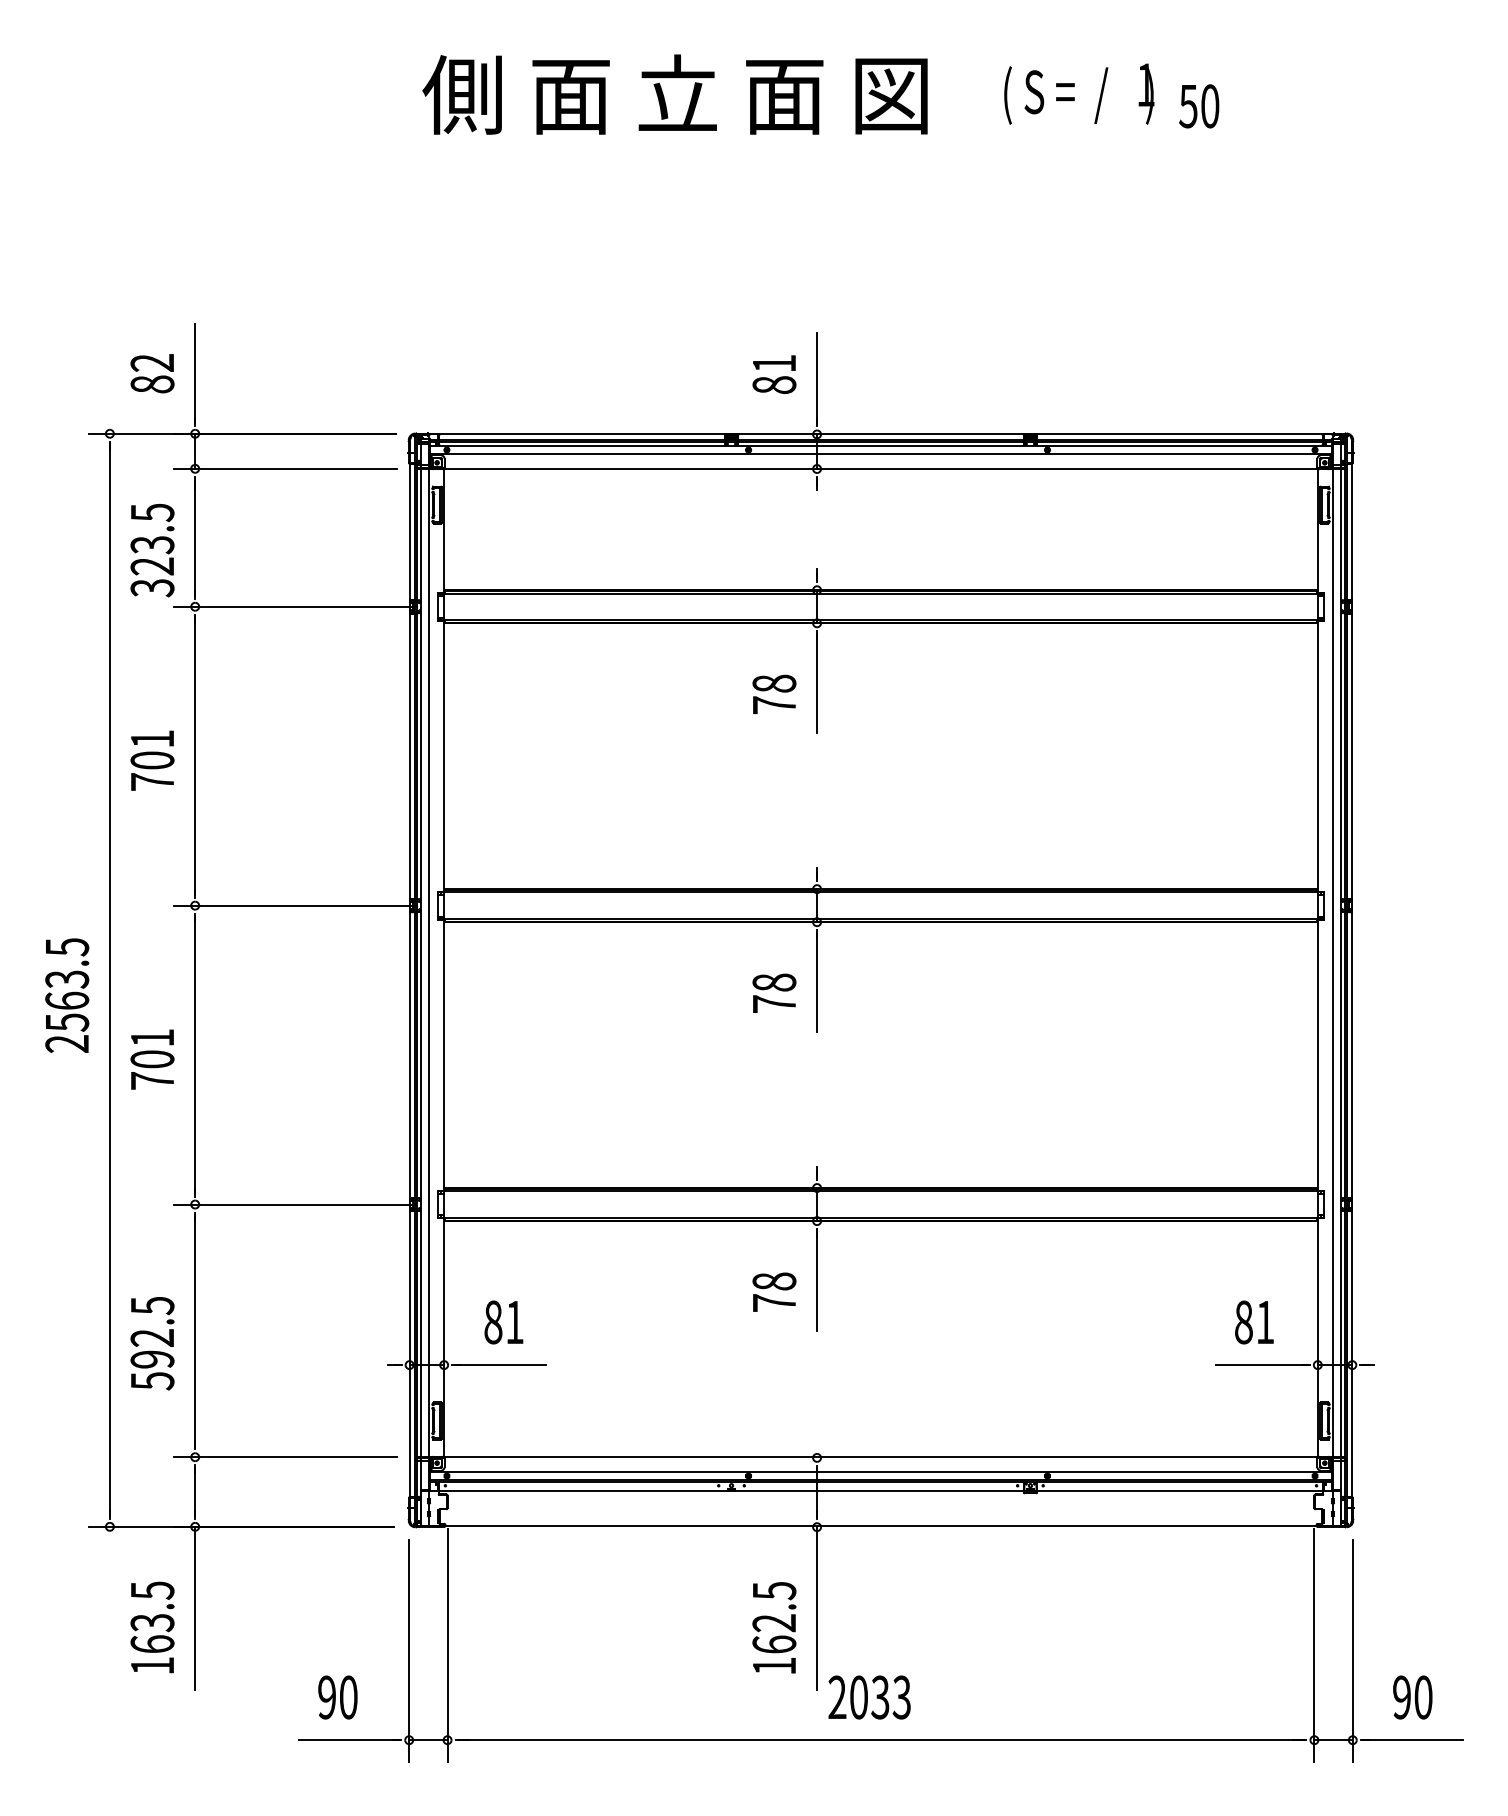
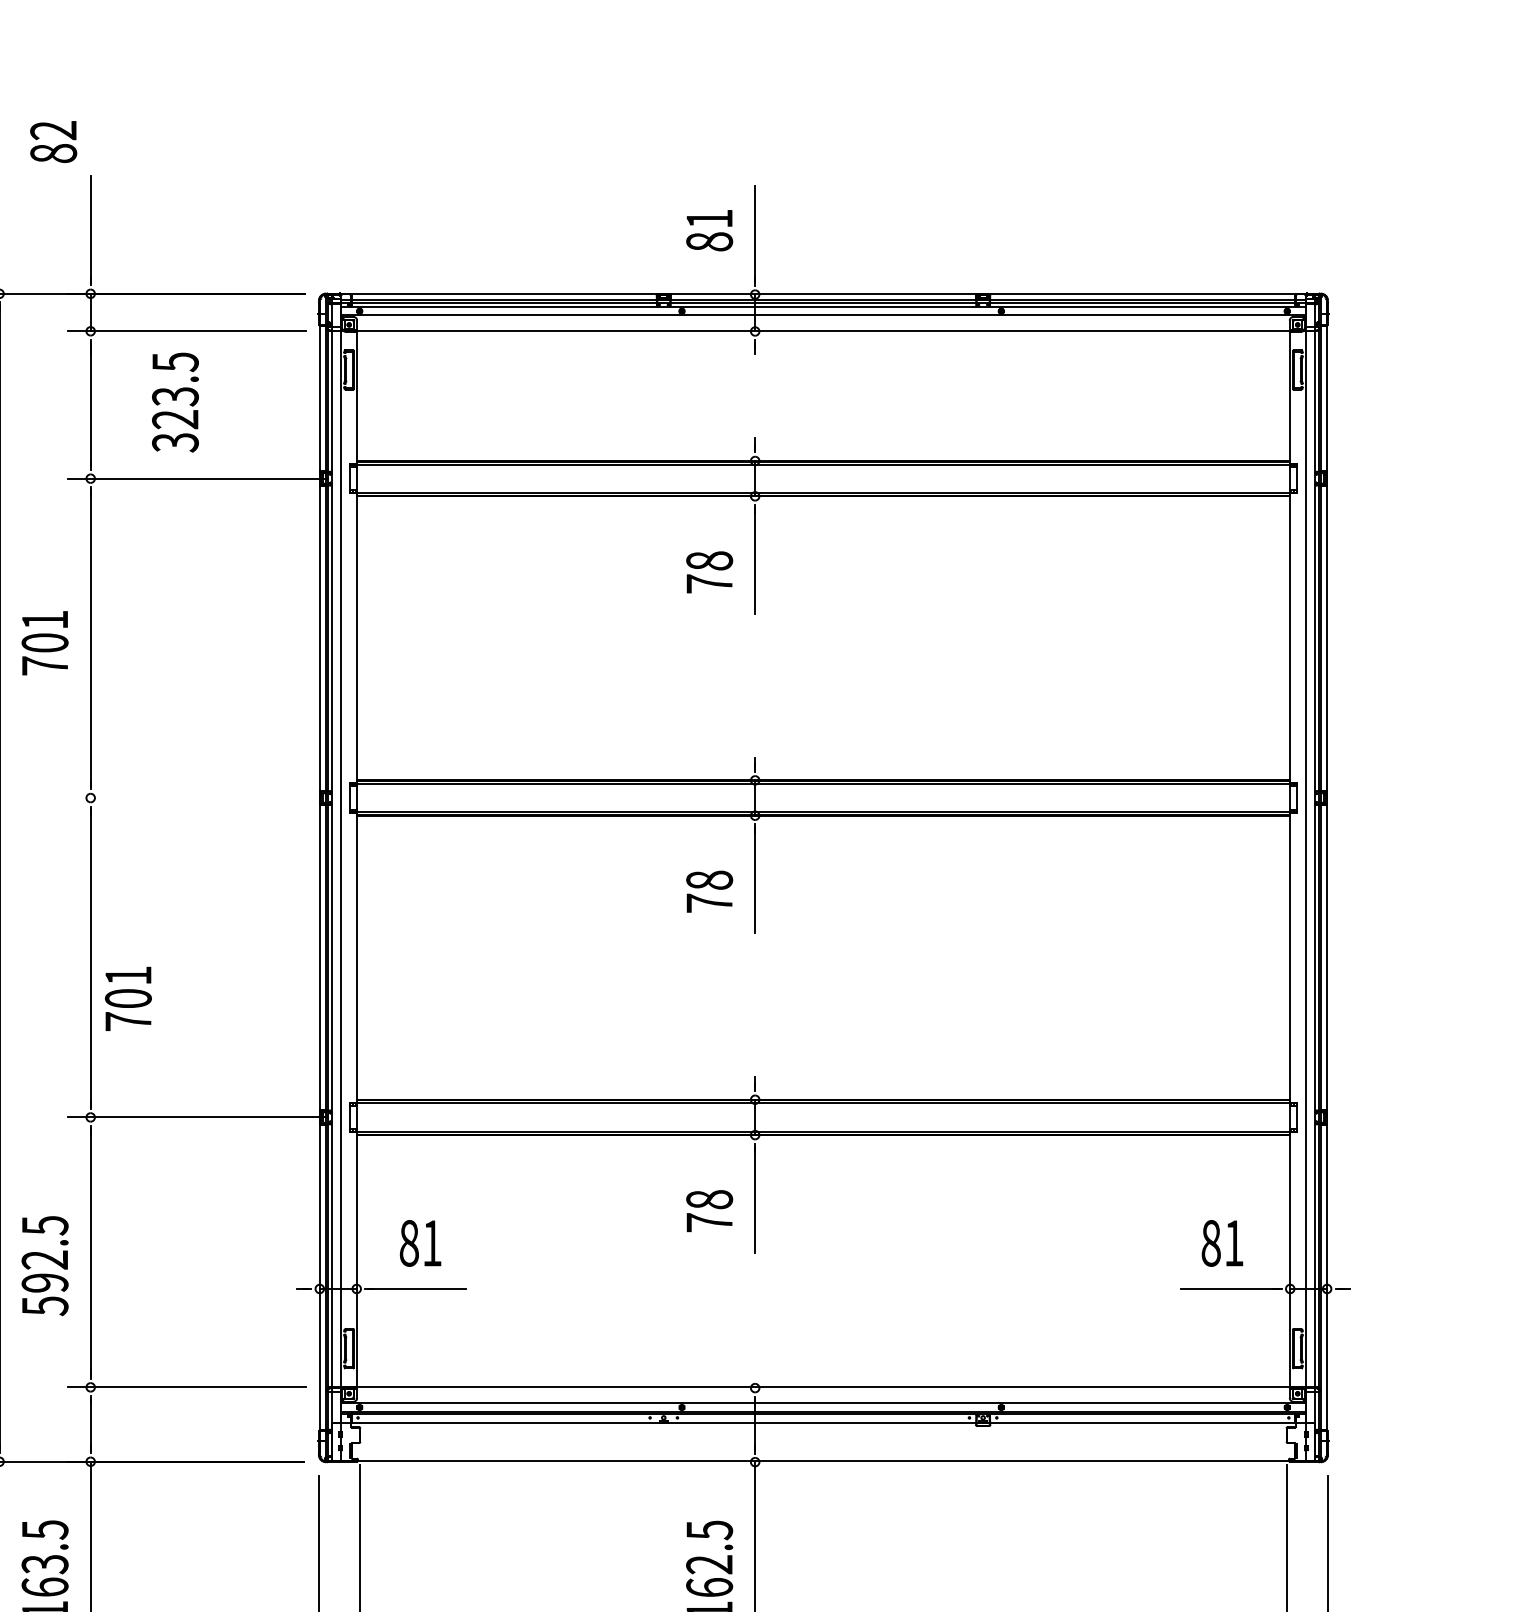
text: (152, 373) -> (53, 141), moved
text: (152, 550) -> (175, 402), moved
line: (294, 905) -> (196, 797), removed
text: (152, 1059) -> (128, 998), moved

